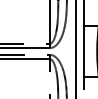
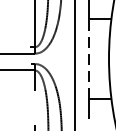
line: (84, 51) -> (89, 58), solid -> dashed

